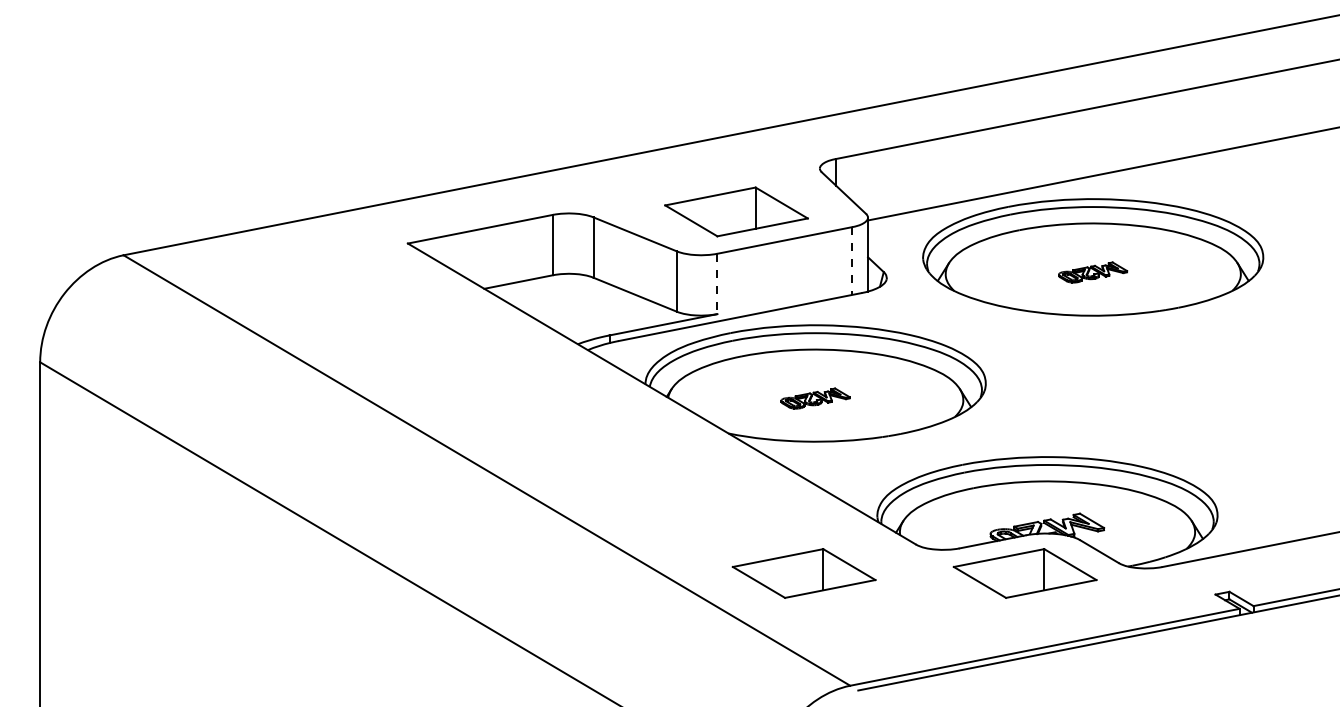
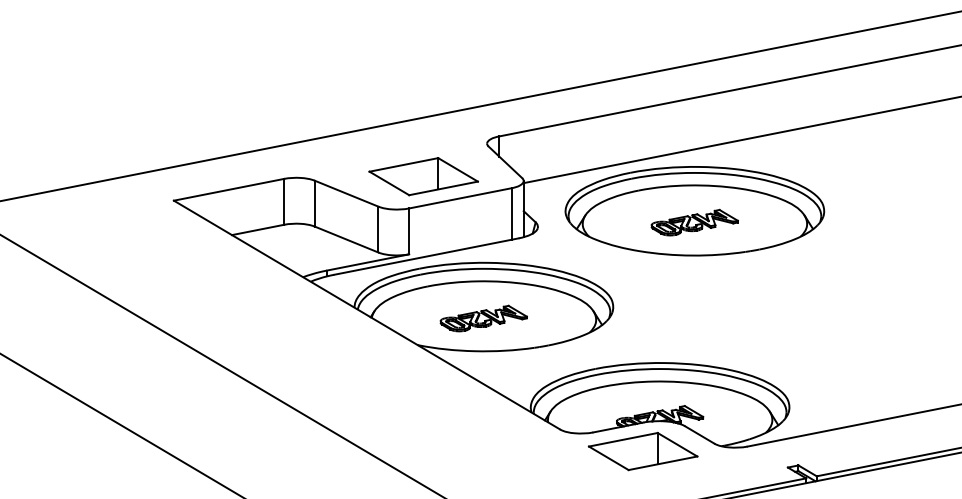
line: (852, 261) -> (511, 214), dashed -> solid
part: (1092, 272) -> (694, 222), size x1.67
line: (717, 284) -> (409, 231), dashed -> solid
part: (815, 398) -> (483, 318), size x1.67
part: (803, 573) -> (474, 451), removed

